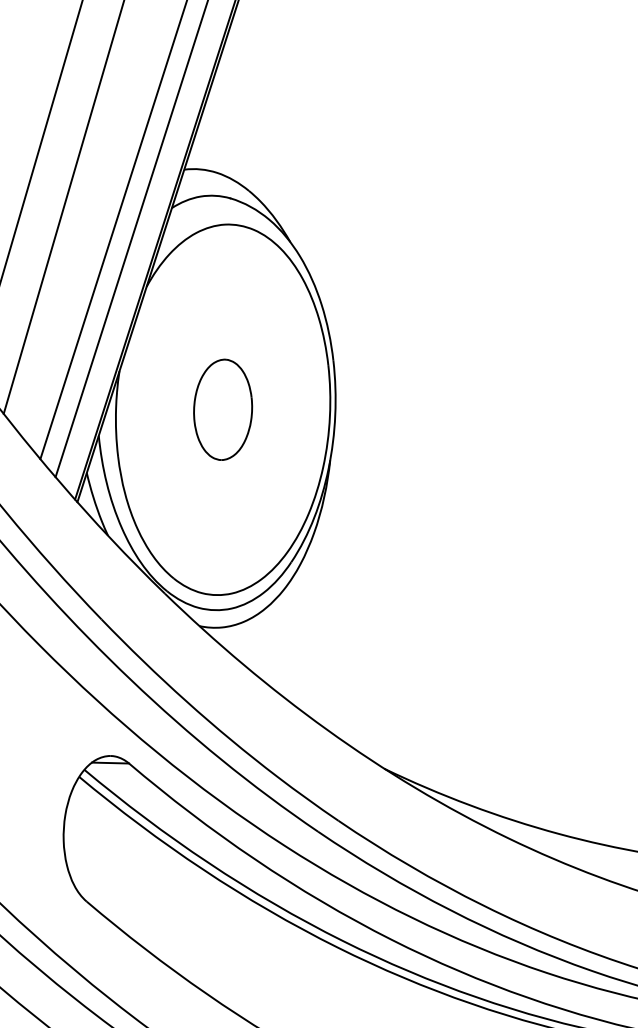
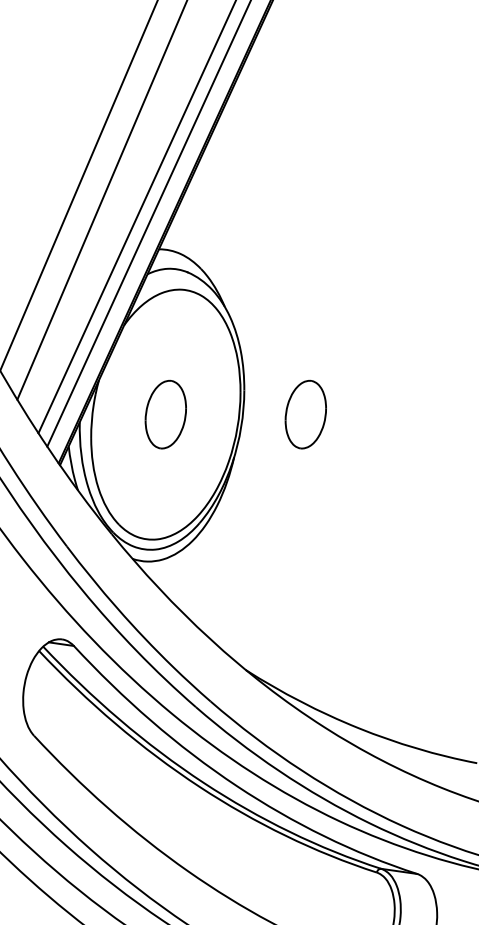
part: (426, 385) -> (305, 414), added

